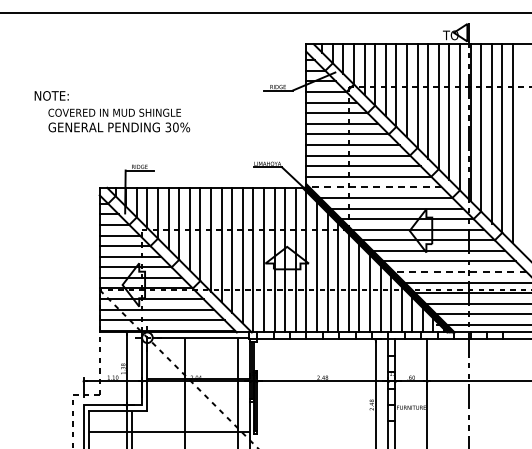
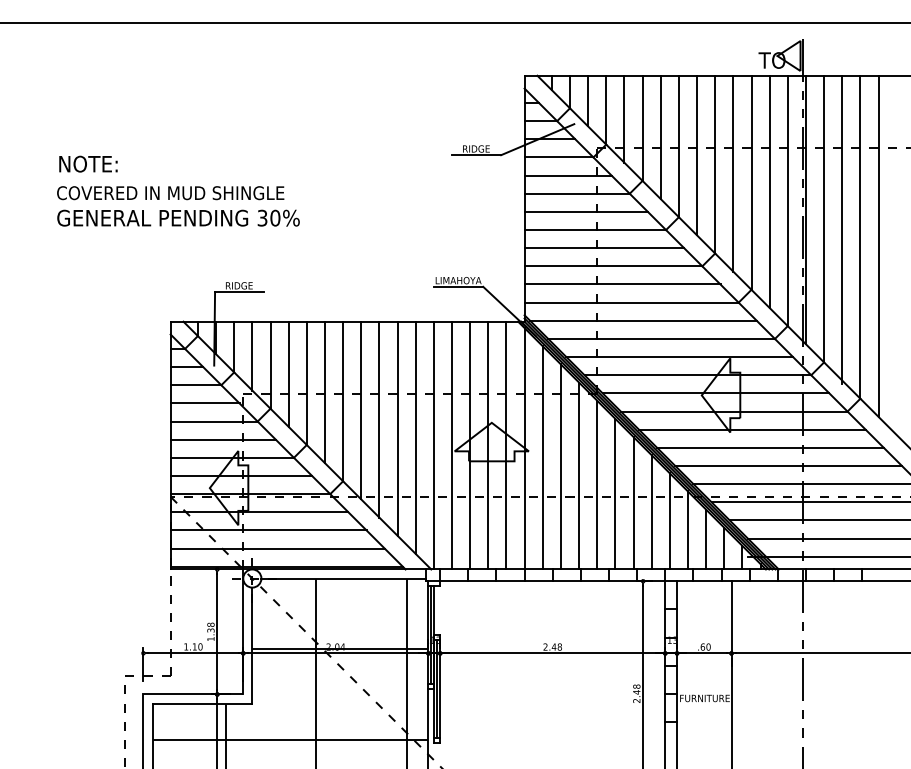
text: (119, 120) -> (178, 206), moved
line: (375, 187) -> (643, 321), dashed -> solid
line: (459, 272) -> (787, 466), dashed -> solid

